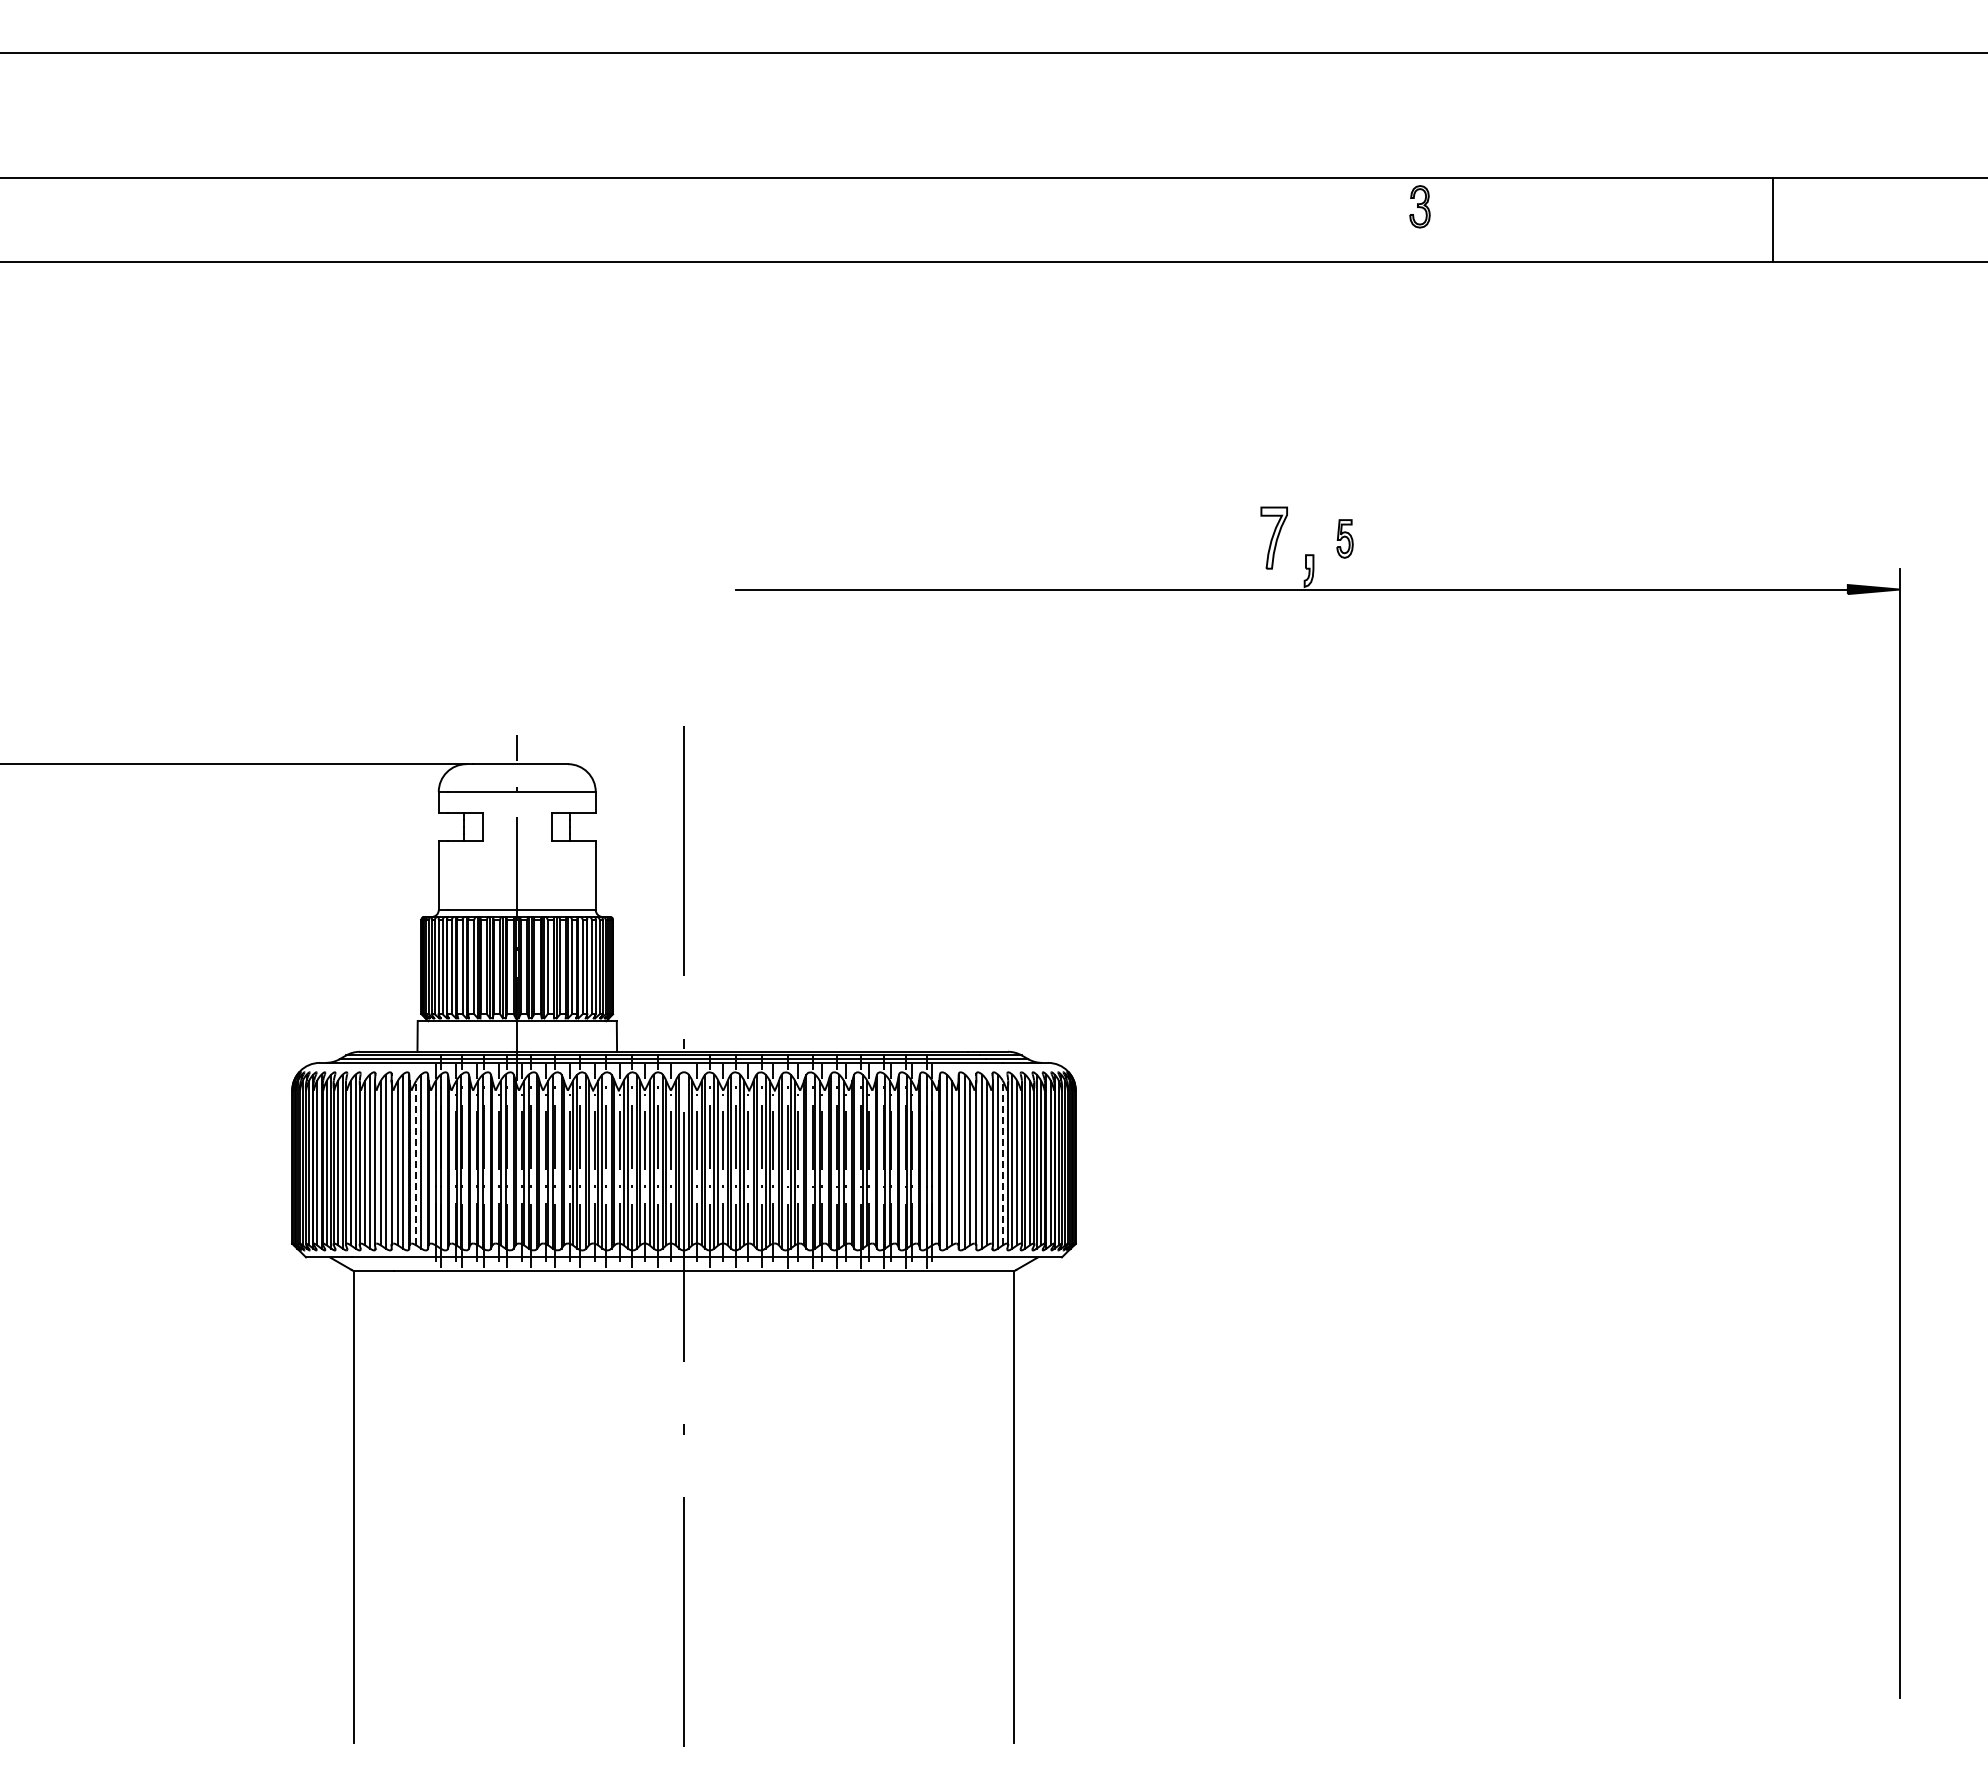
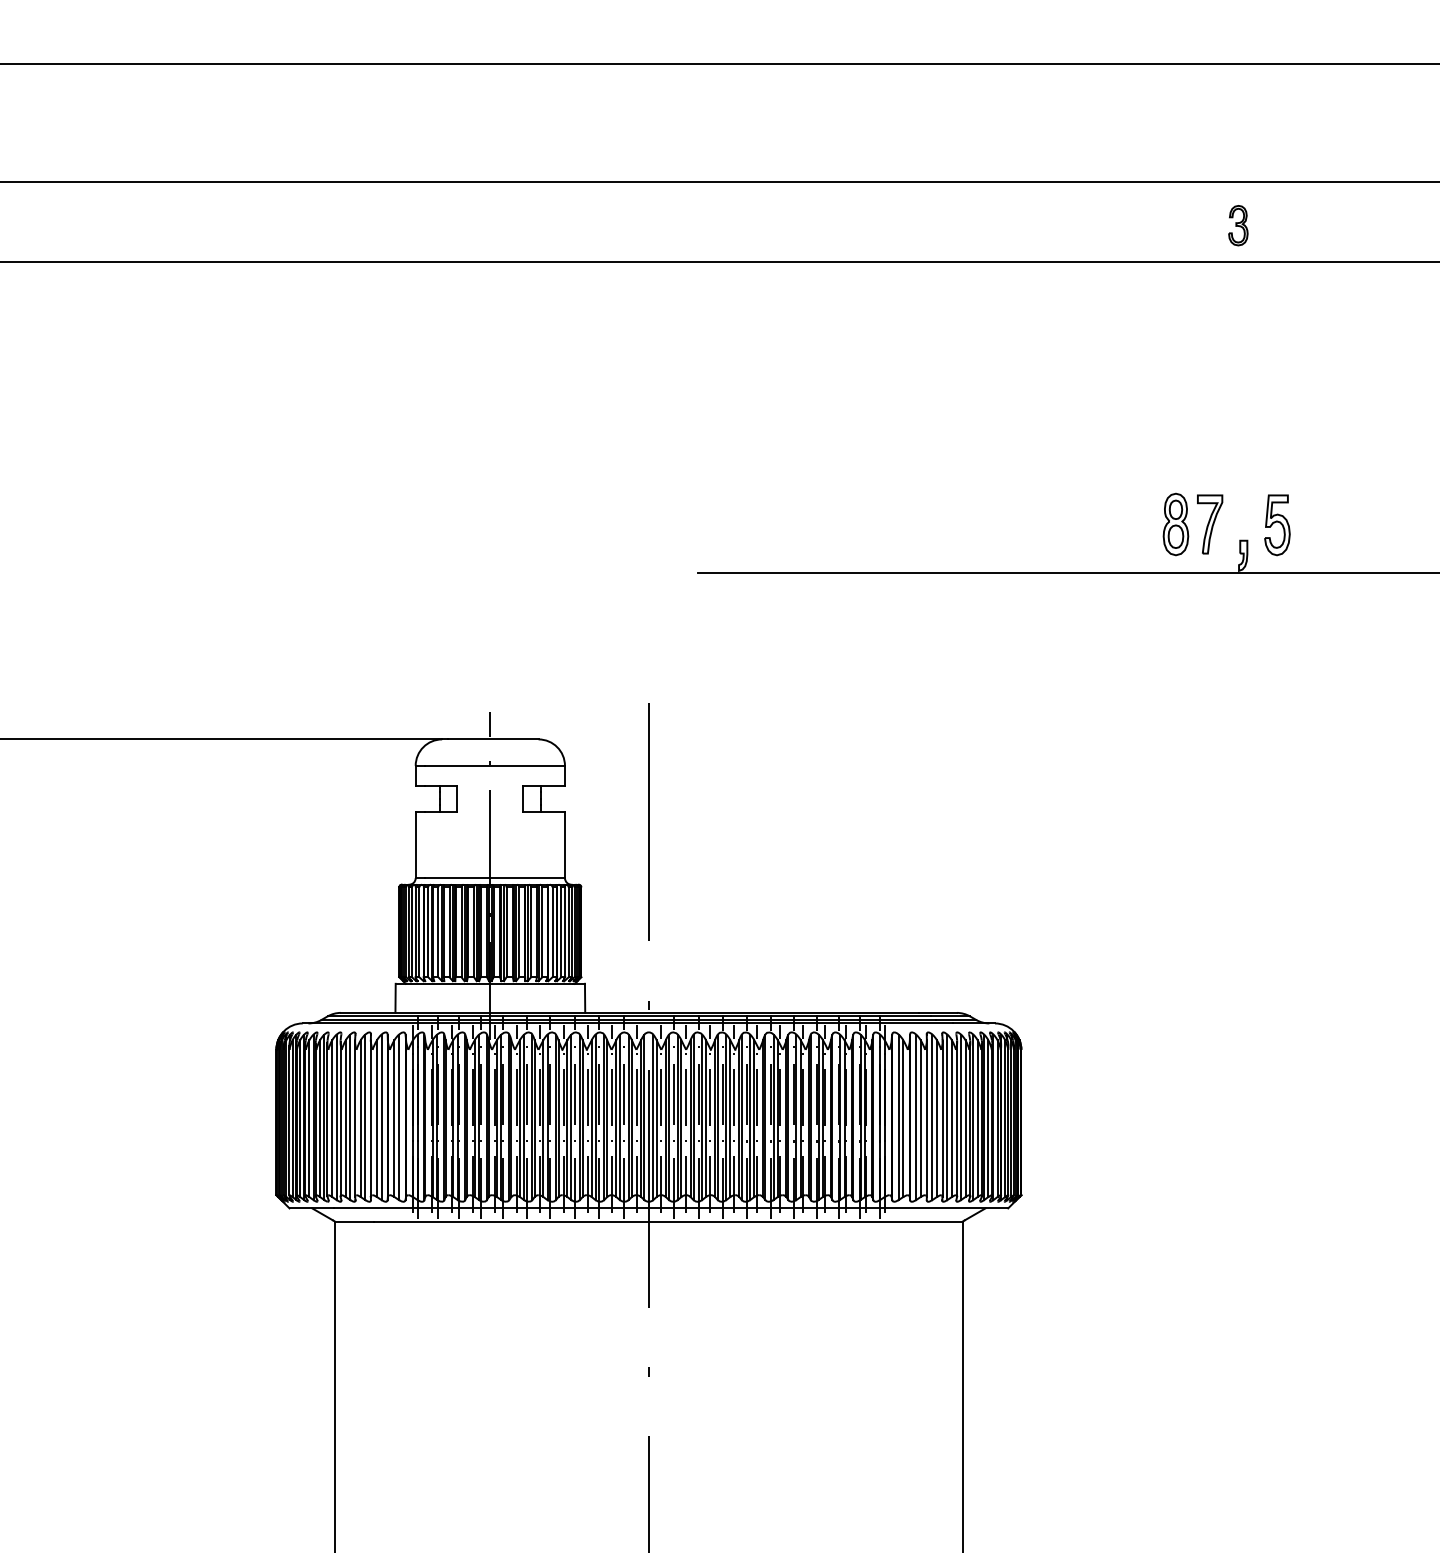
part: (1419, 206) -> (1237, 225), moved
part: (1238, 537) -> (1176, 523), added
part: (1344, 538) -> (1276, 524), size x1.67
line: (416, 1162) -> (394, 1118), dashed -> solid
line: (1002, 1162) -> (951, 1118), dashed -> solid

